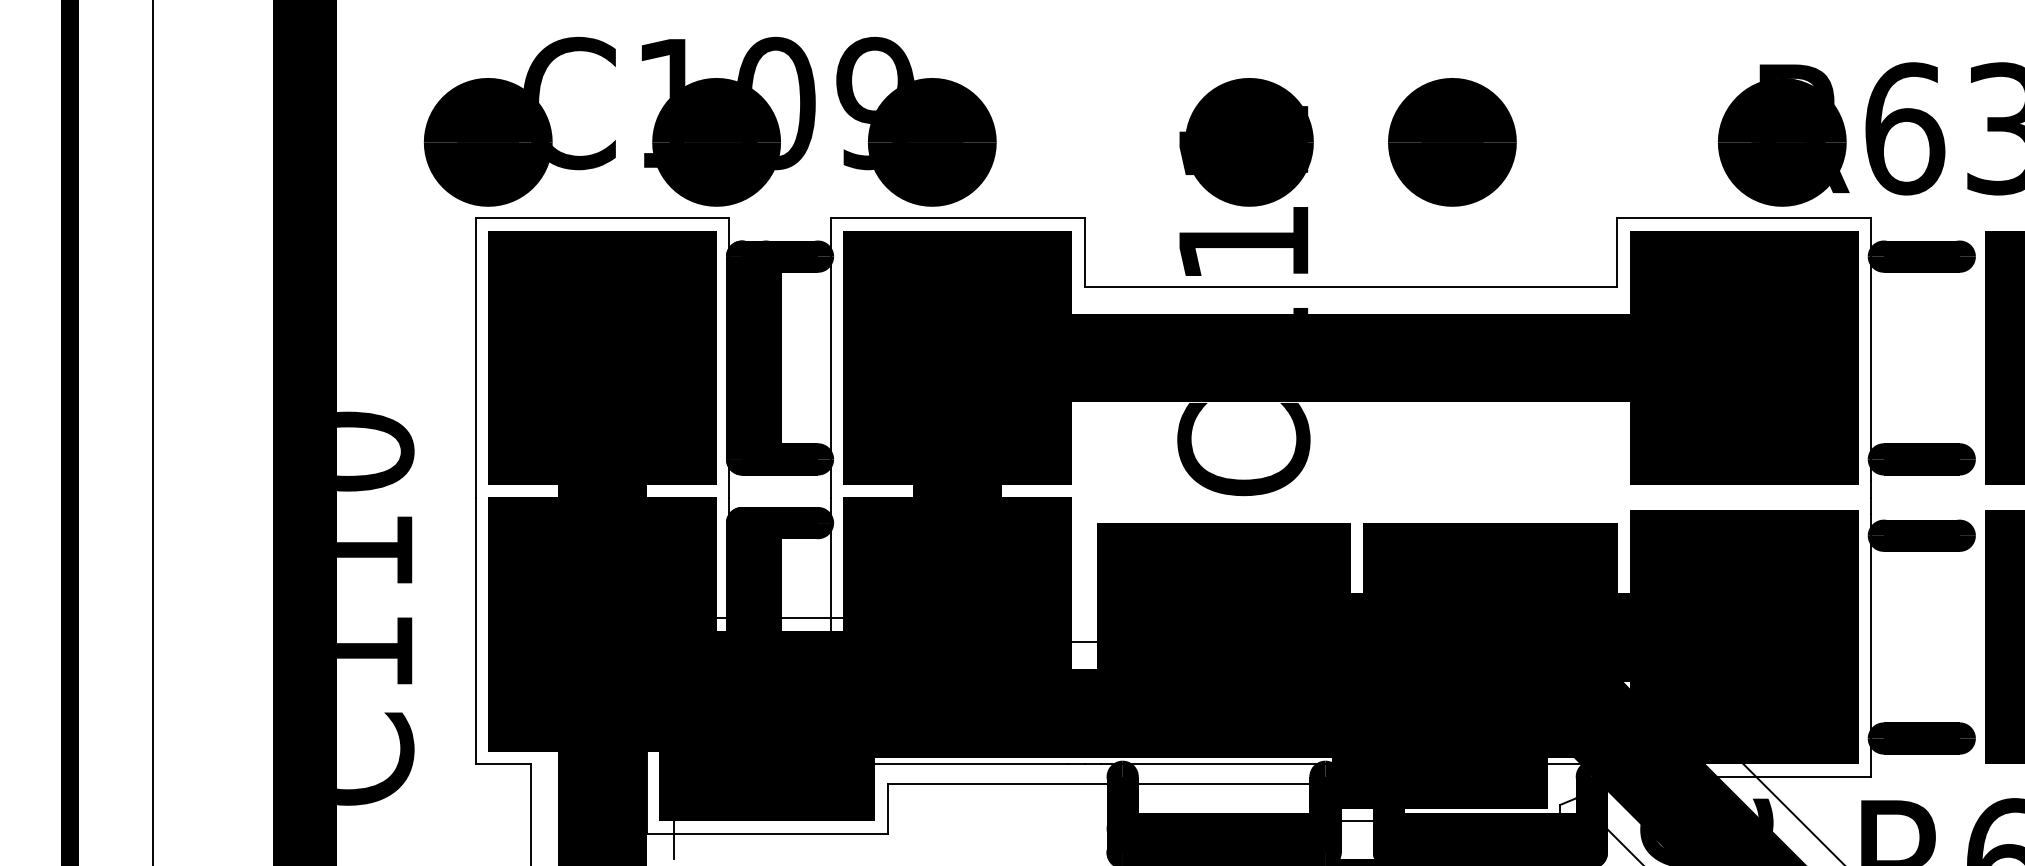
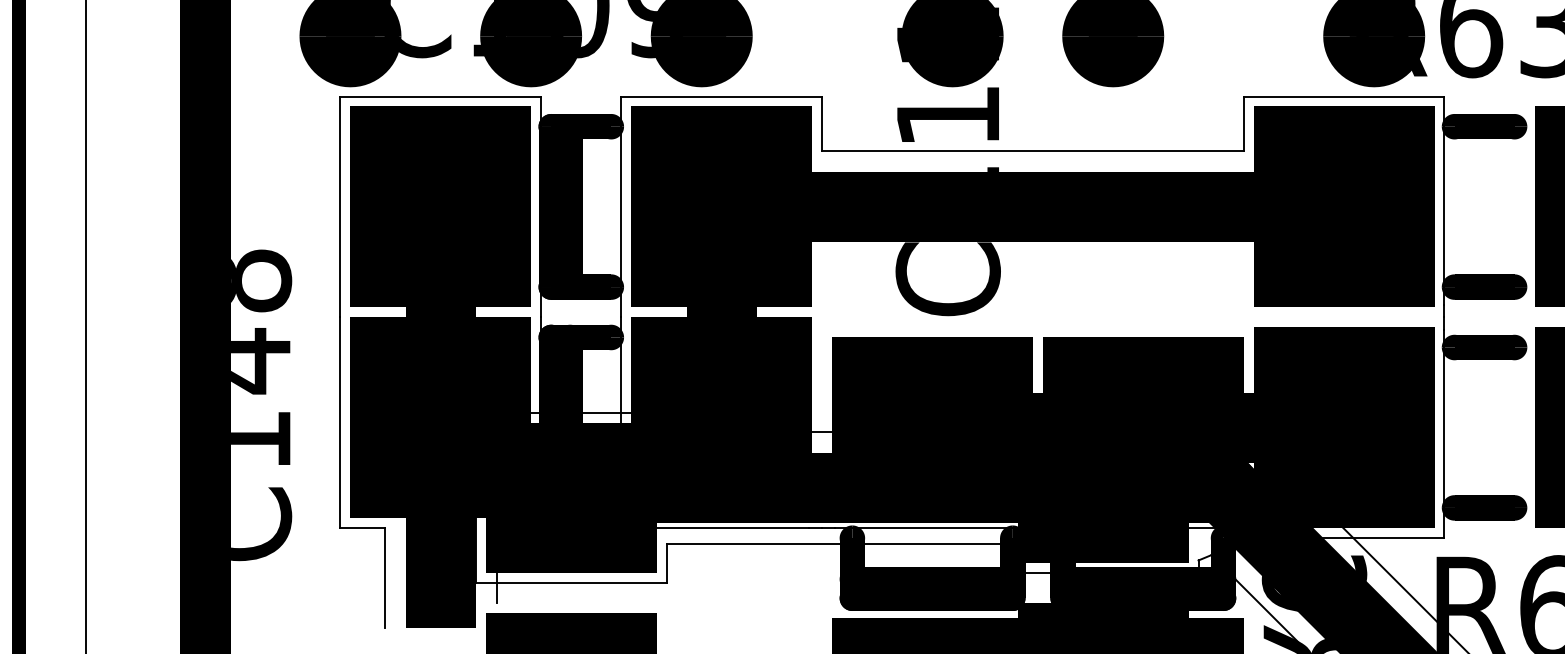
text: (375, 503) -> (261, 322), C110 -> C148

